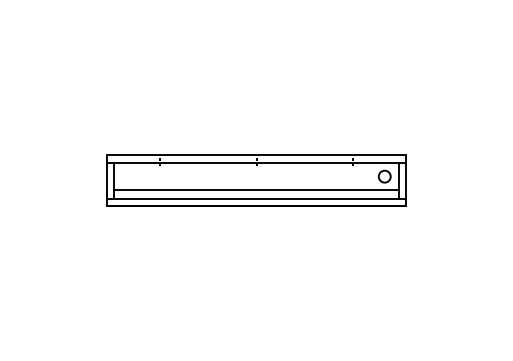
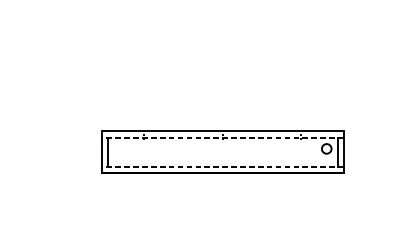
line: (255, 163) -> (222, 138), solid -> dashed
line: (256, 190) -> (222, 160), removed
line: (255, 198) -> (222, 166), solid -> dashed

